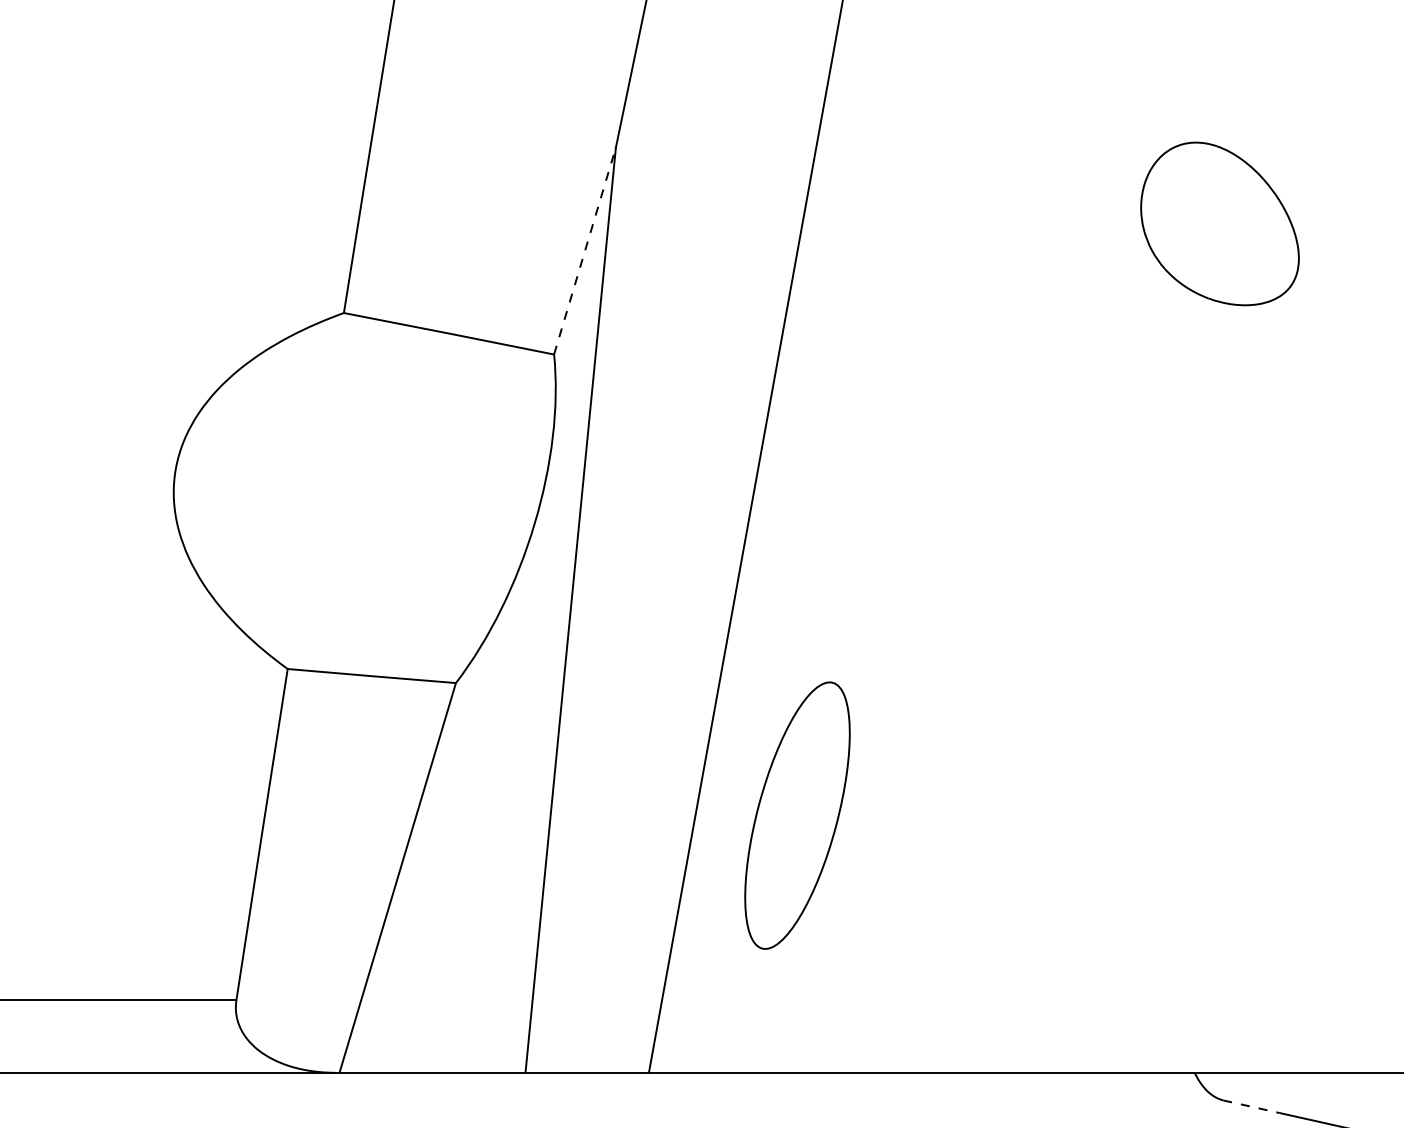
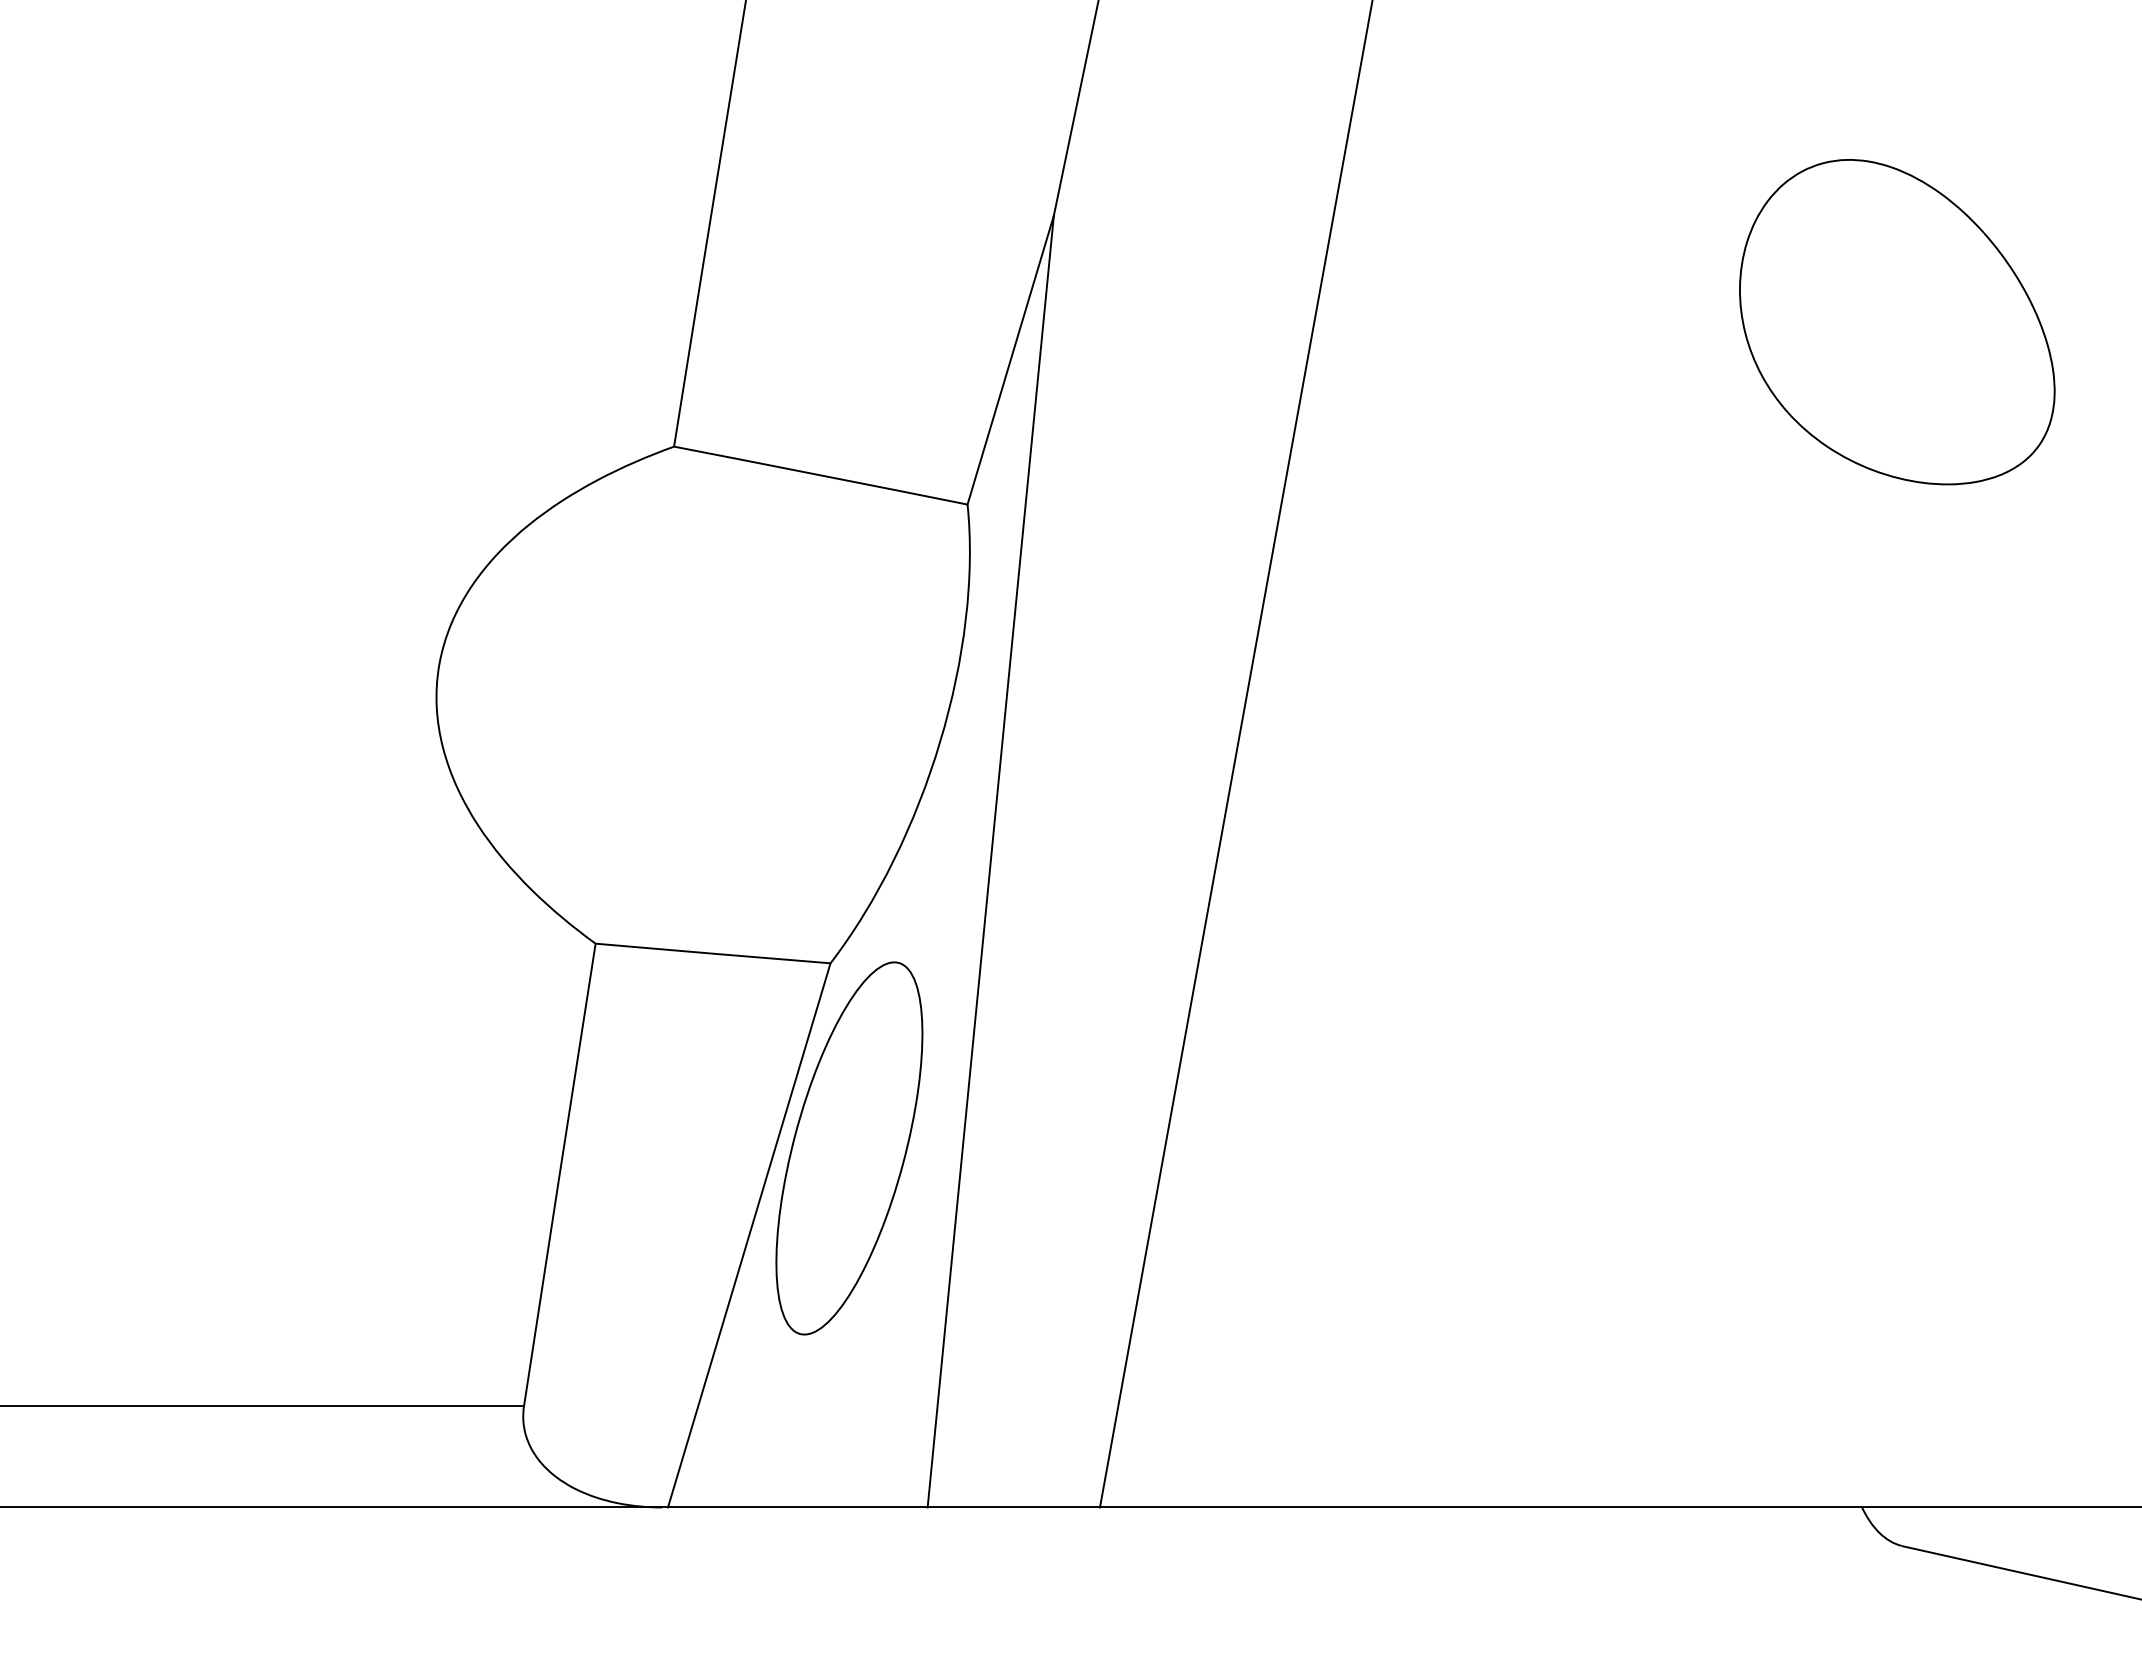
part: (1220, 224) -> (1897, 322), size x1.43
line: (584, 251) -> (1010, 360), dashed -> solid
part: (797, 815) -> (849, 1148), moved
line: (1251, 1106) -> (1941, 1554), dashed -> solid

